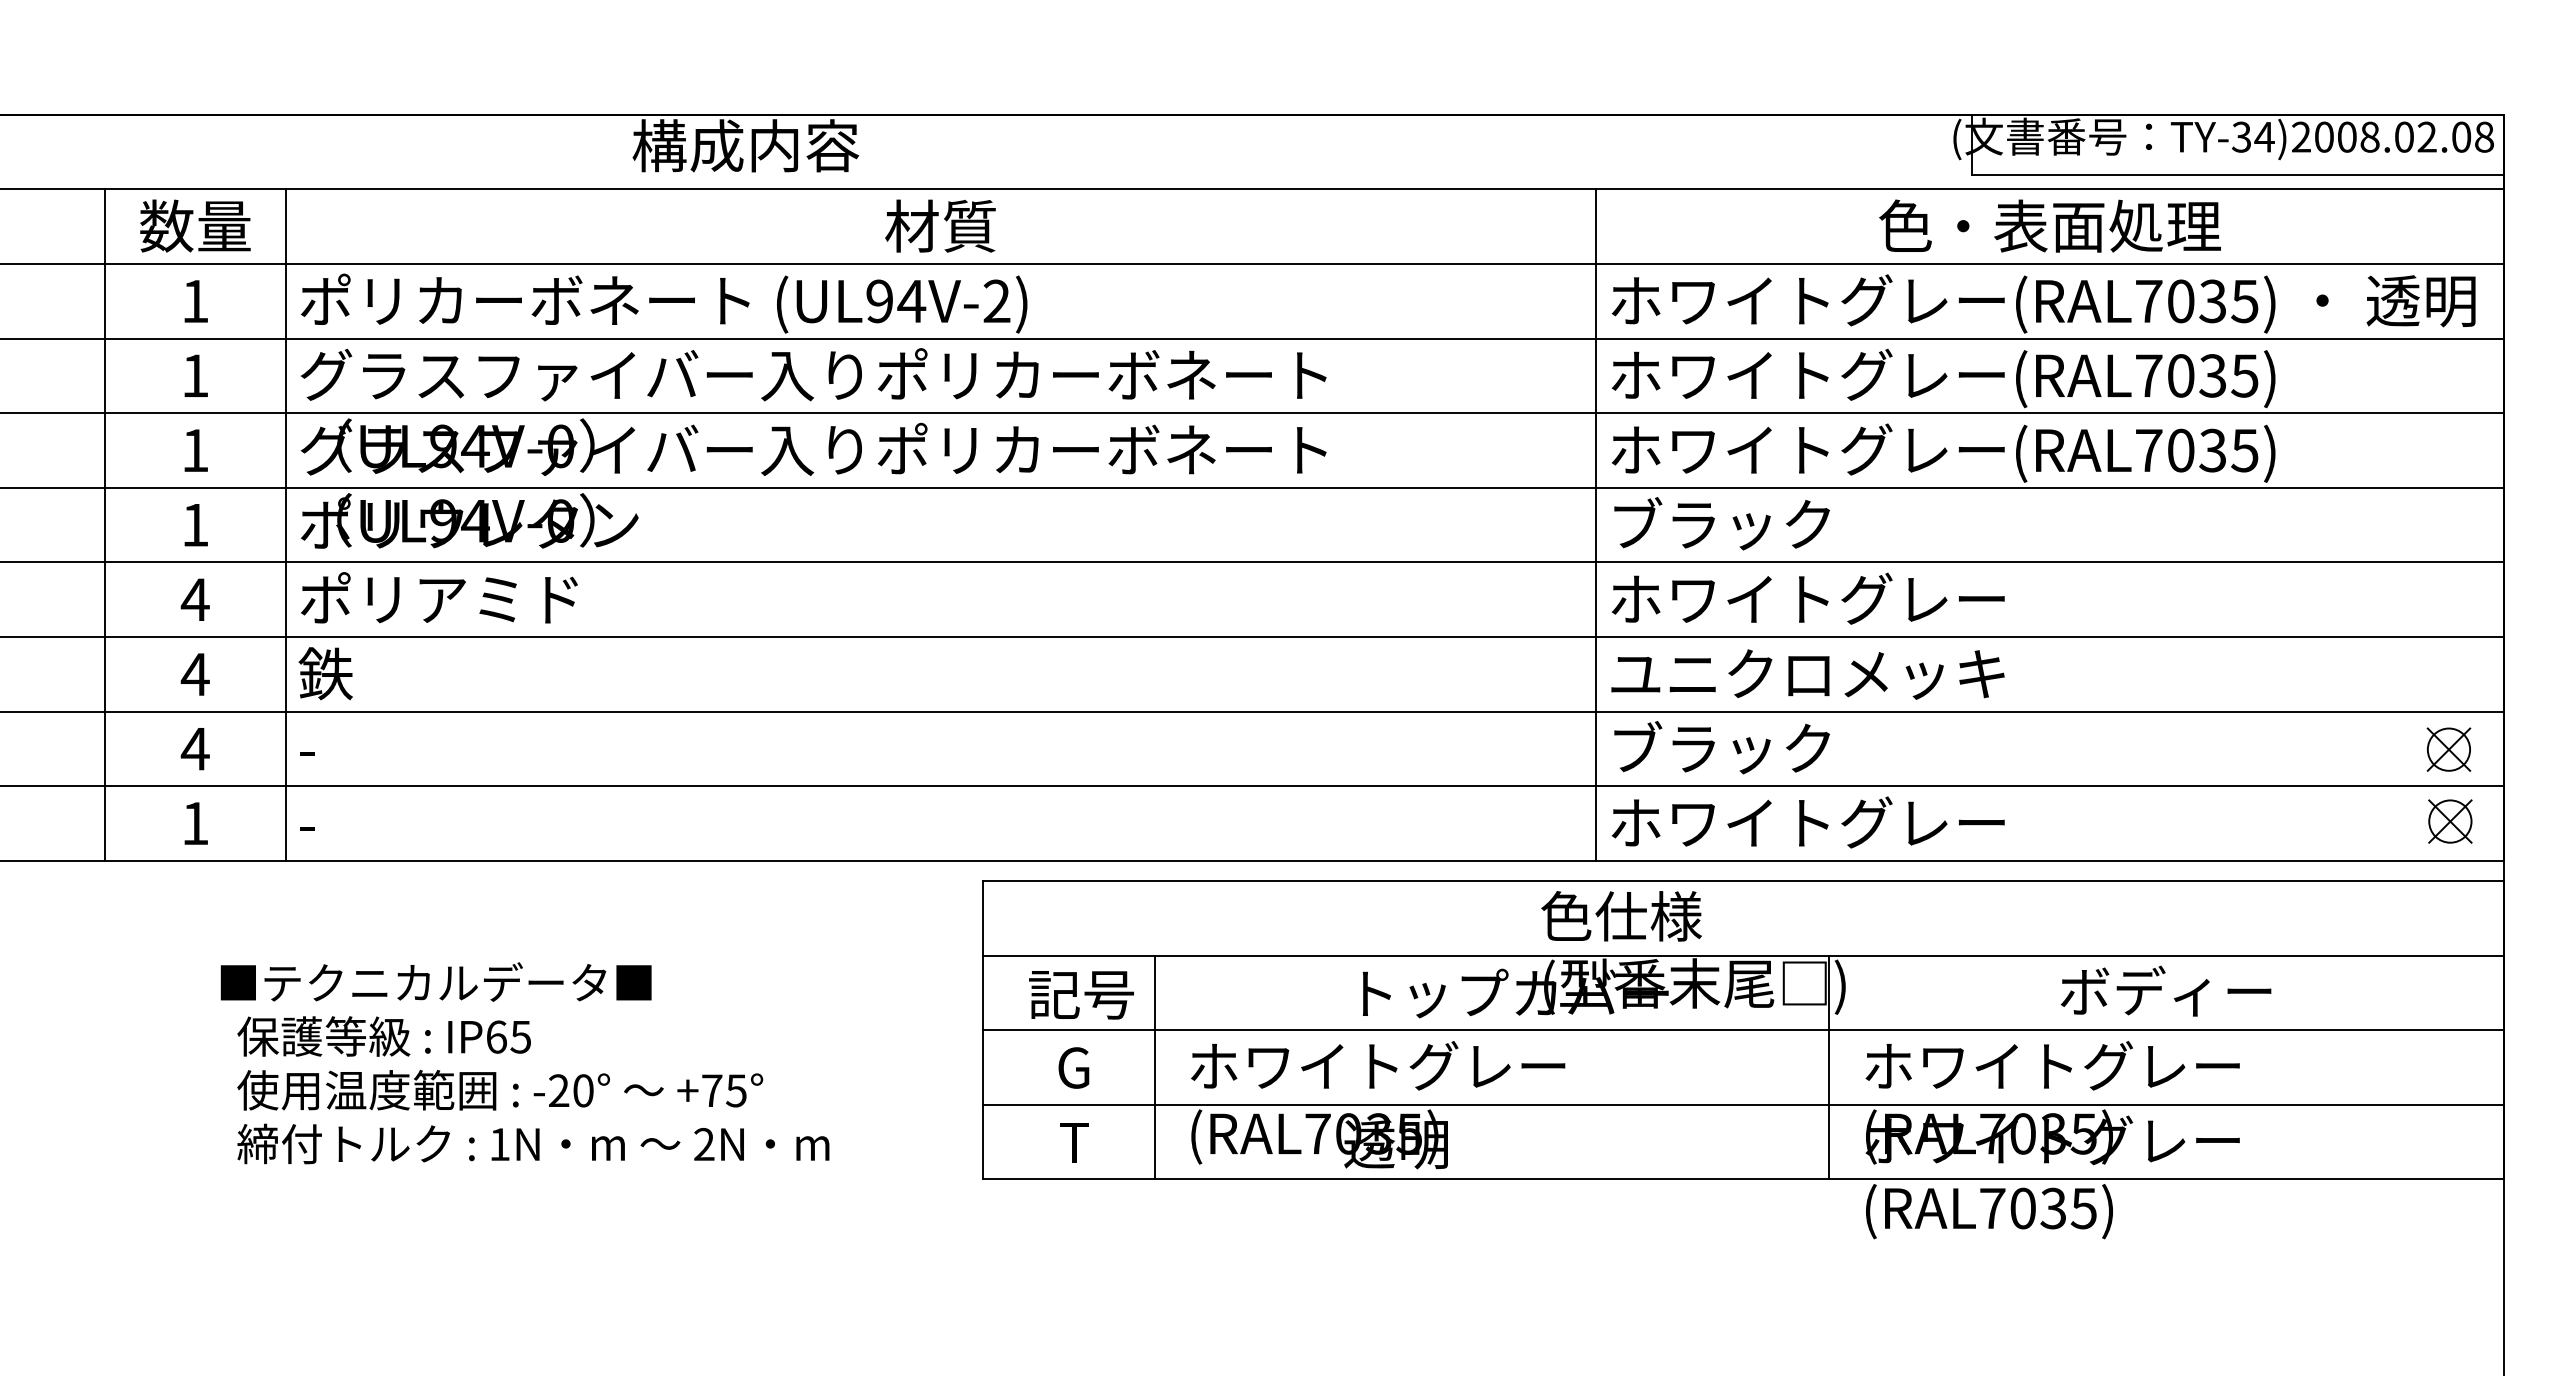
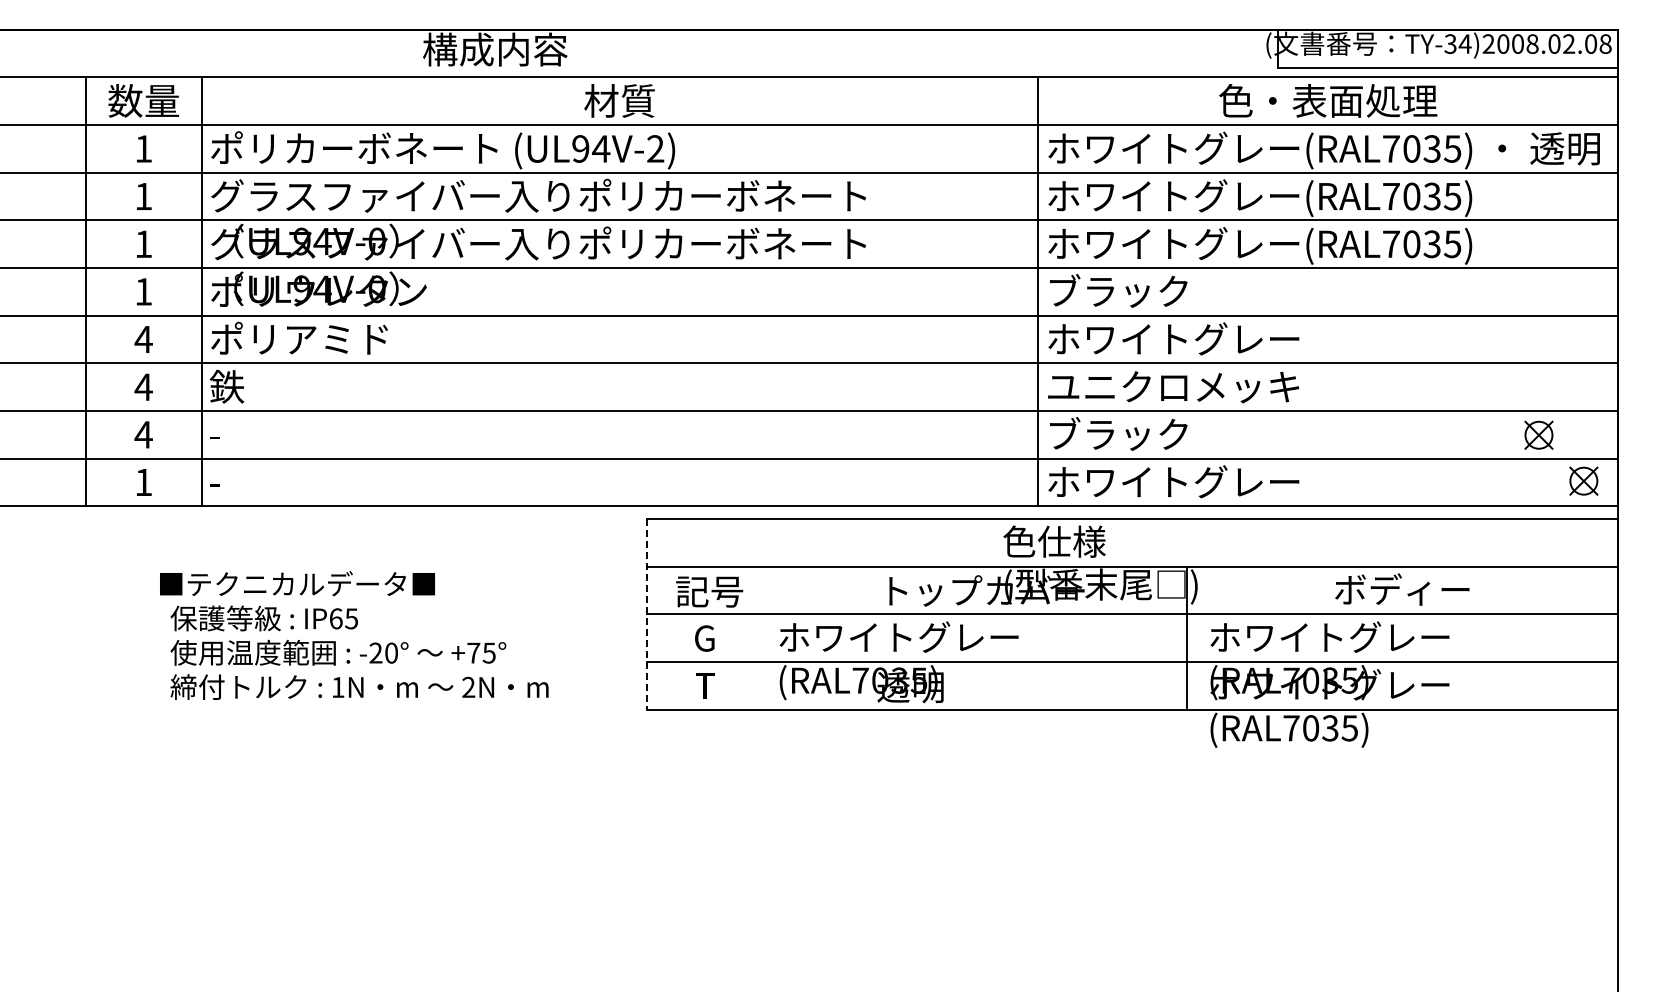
part: (2448, 748) -> (1538, 434), moved
line: (982, 1030) -> (646, 614), solid -> dashed
line: (1154, 1066) -> (756, 637), removed

